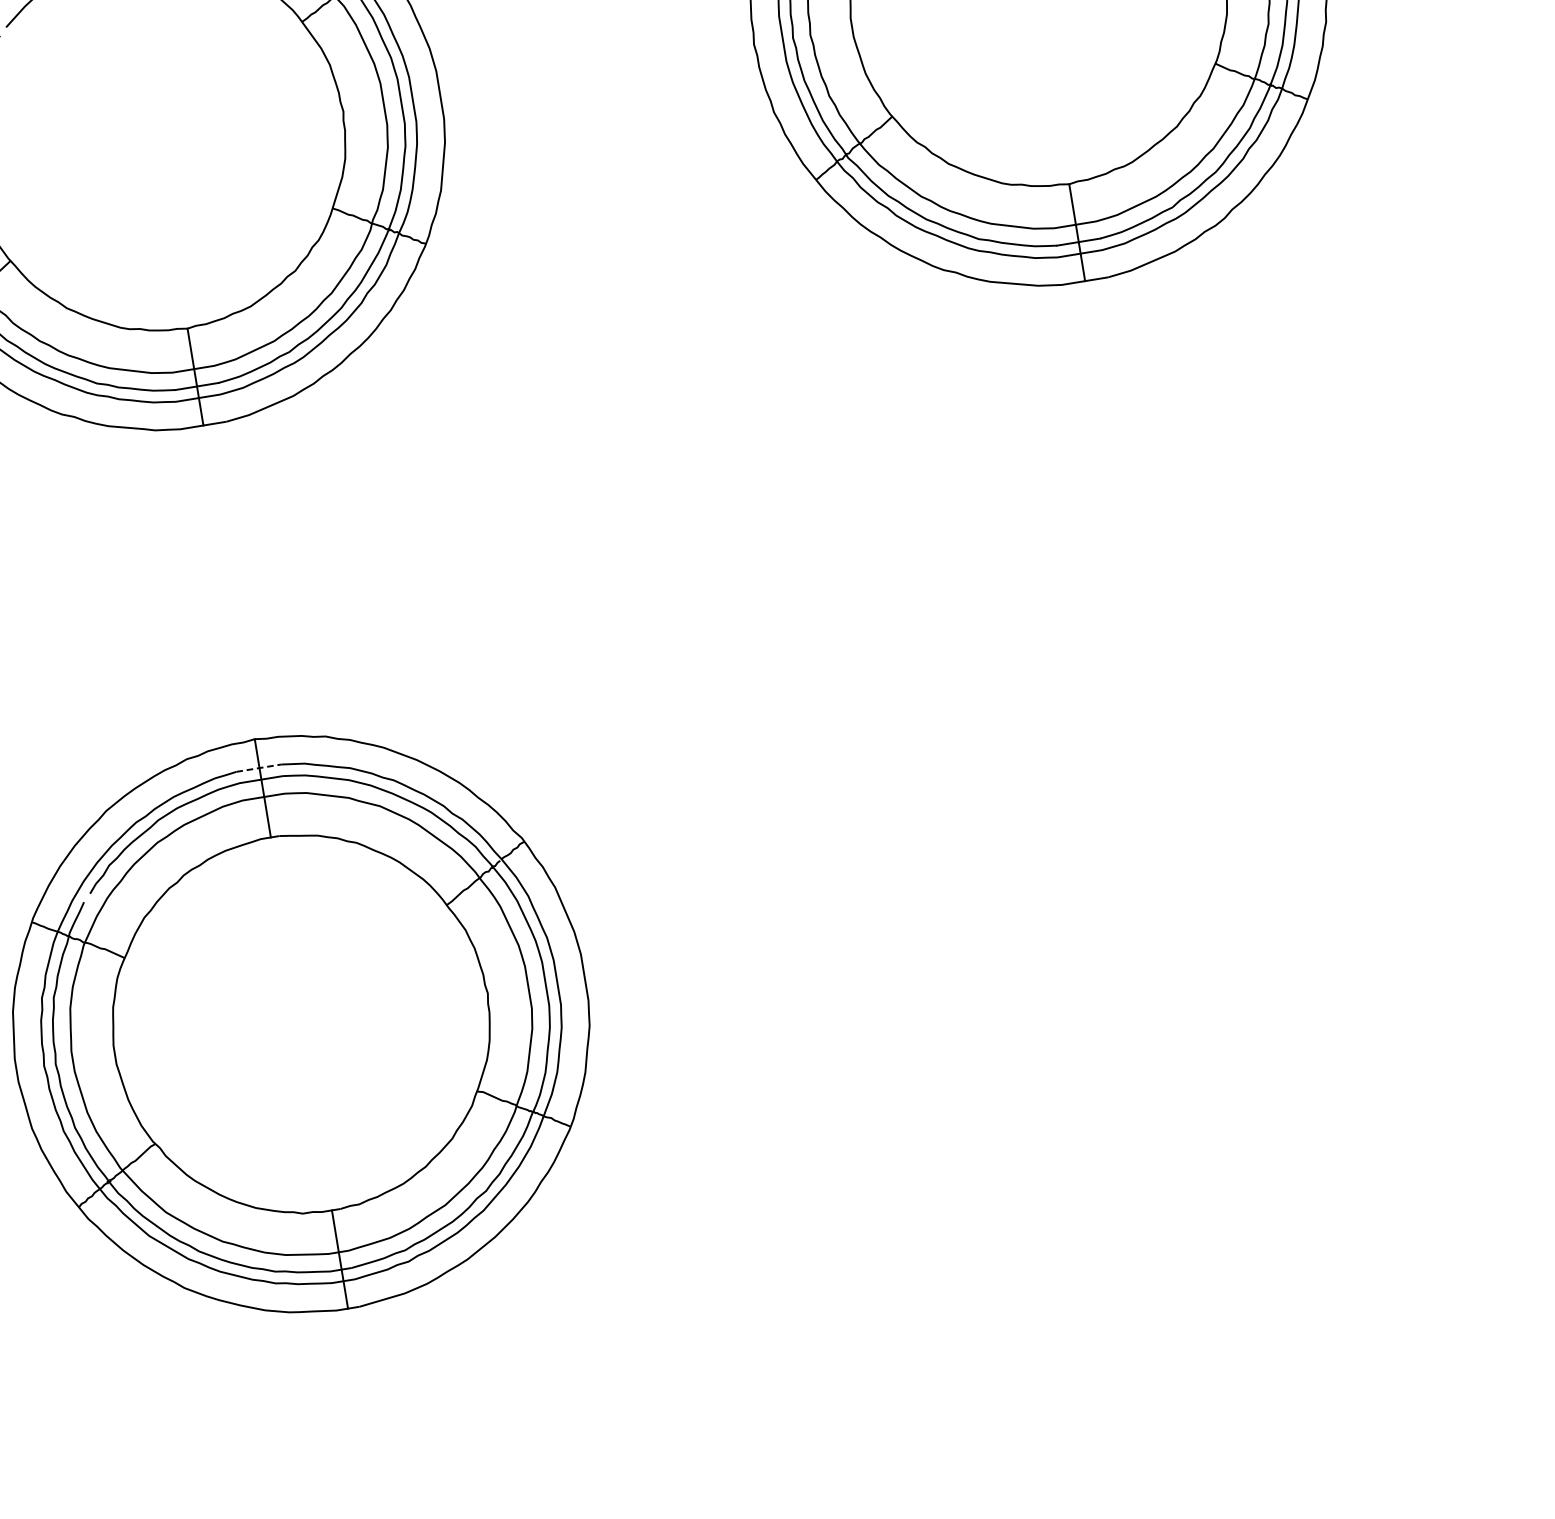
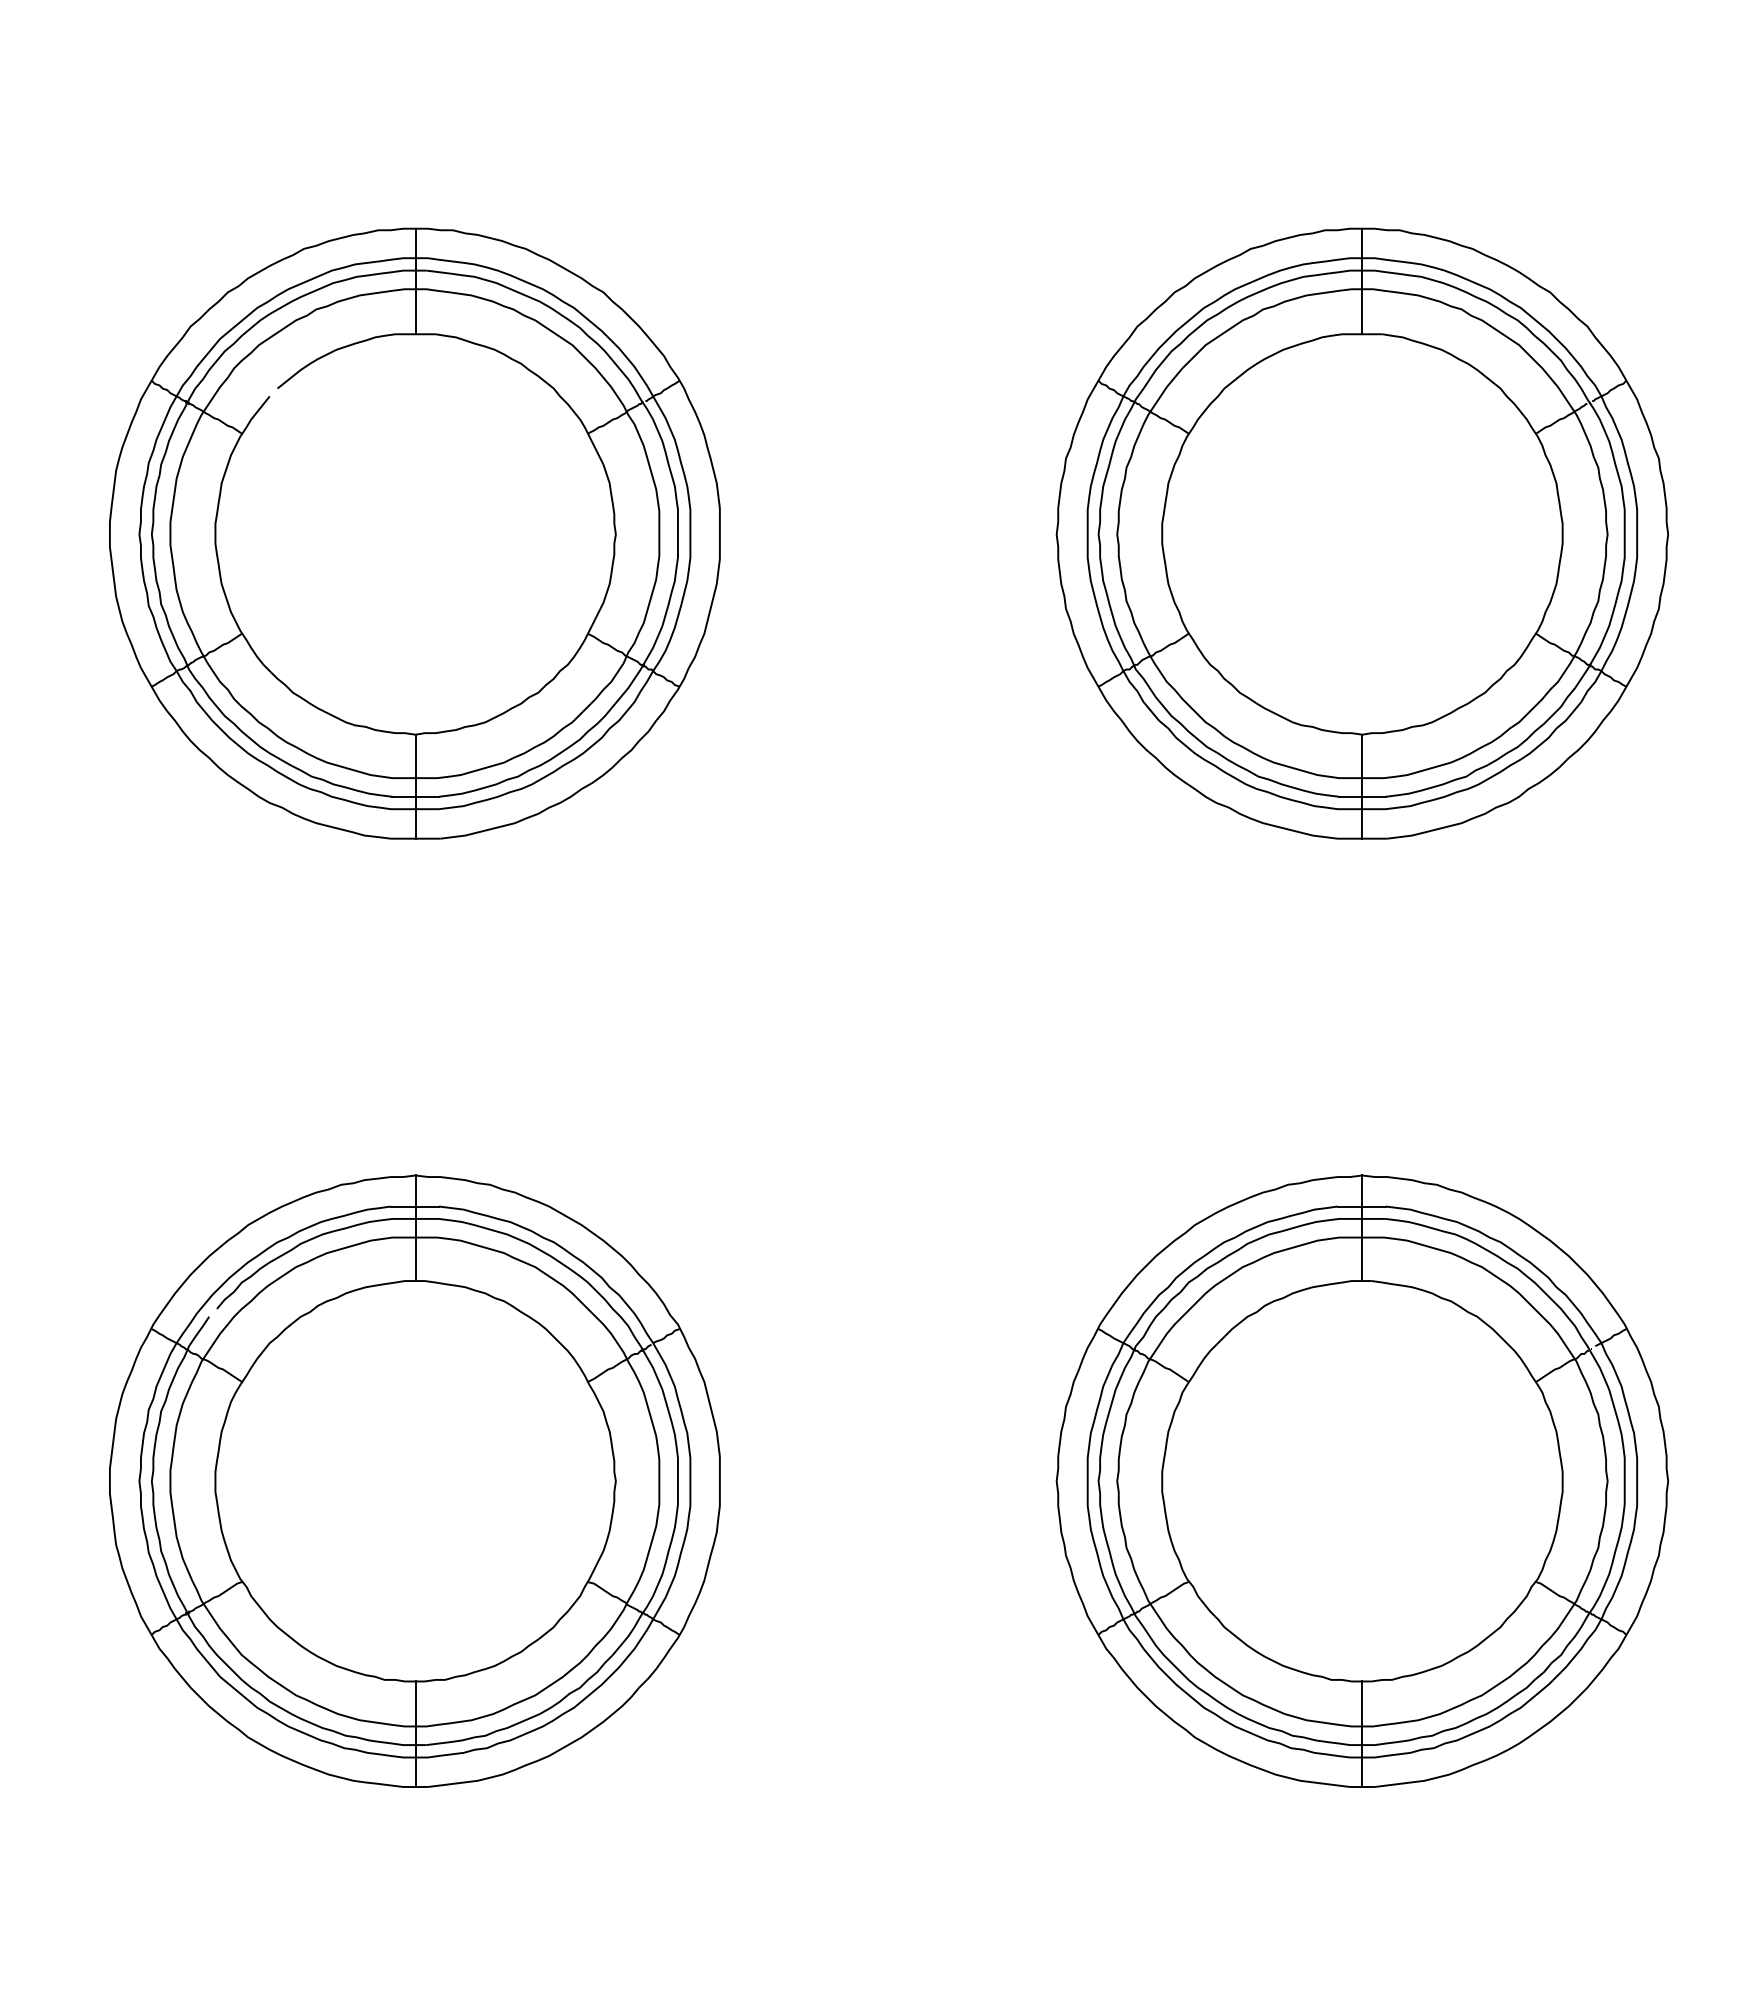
line: (259, 768) -> (415, 1206), dashed -> solid
part: (1183, 878) -> (1362, 1480), added

